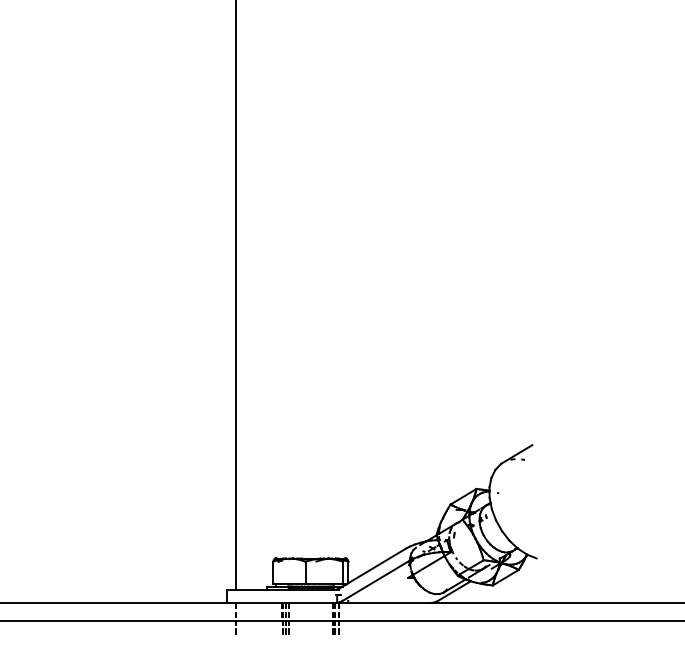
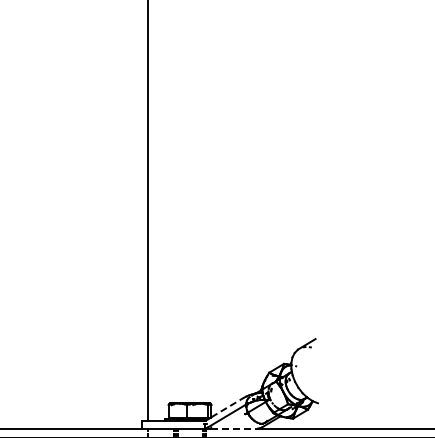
line: (378, 565) -> (228, 407), solid -> dashed
line: (391, 602) -> (235, 428), solid -> dashed

